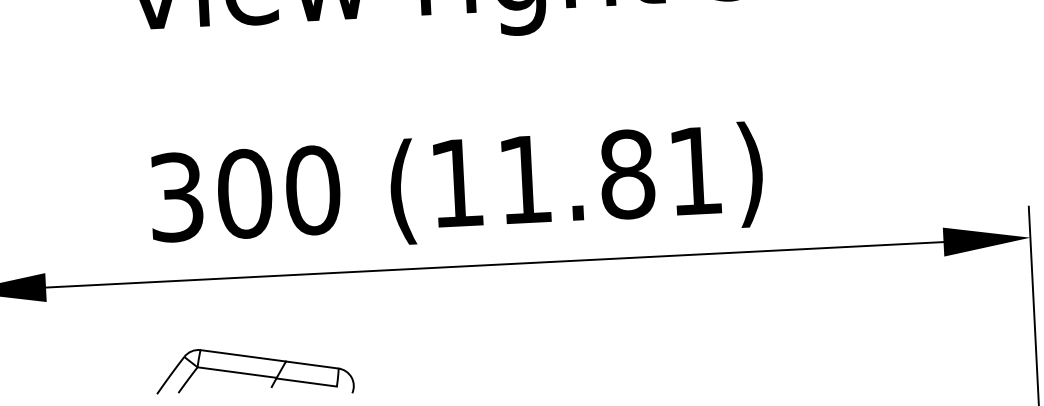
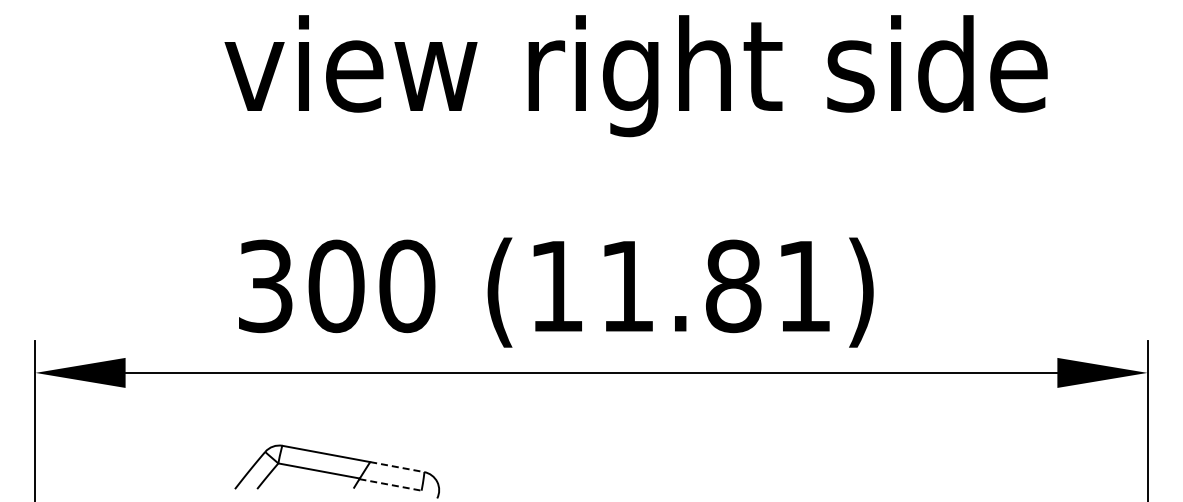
line: (312, 365) -> (397, 467), solid -> dashed
line: (306, 382) -> (390, 484), solid -> dashed

